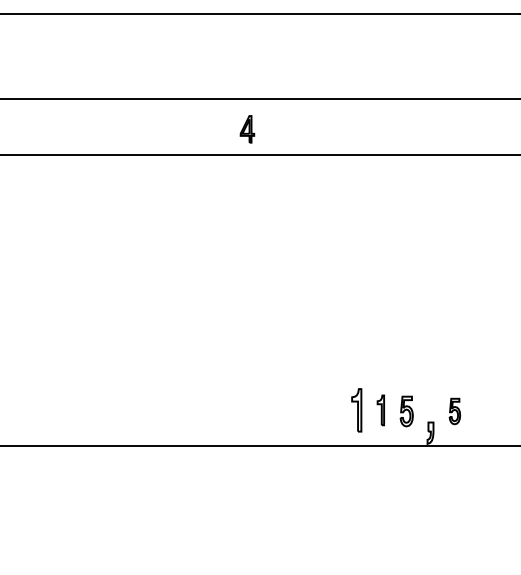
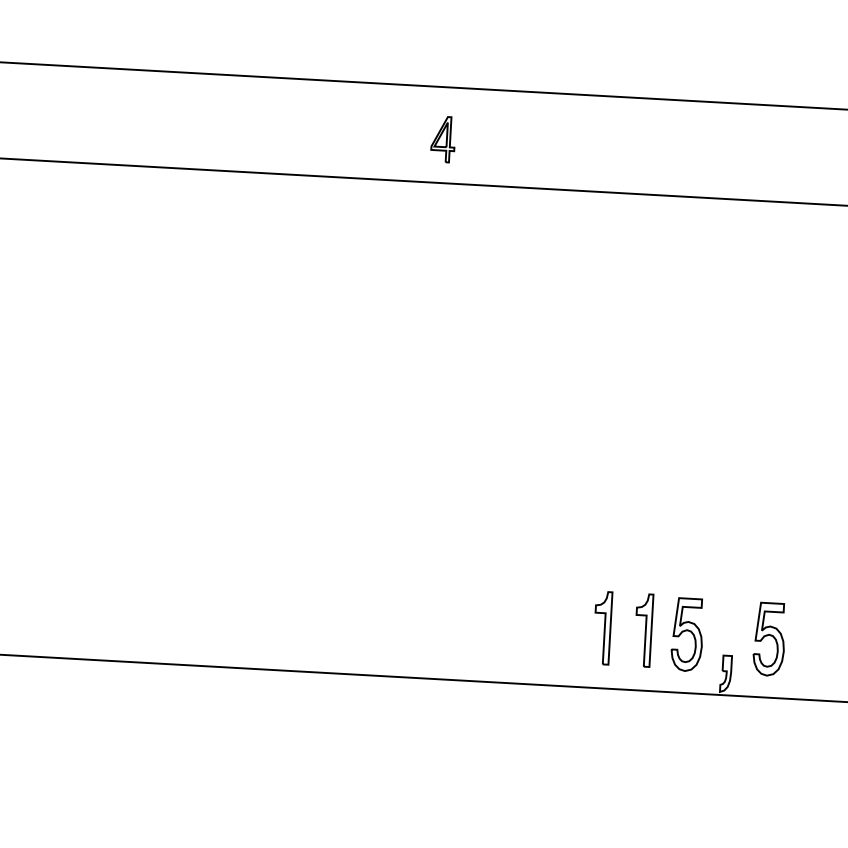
part: (380, 410) -> (643, 630), size x1.43
part: (406, 411) -> (687, 634), size x1.43
part: (454, 411) -> (768, 639), size x1.67

